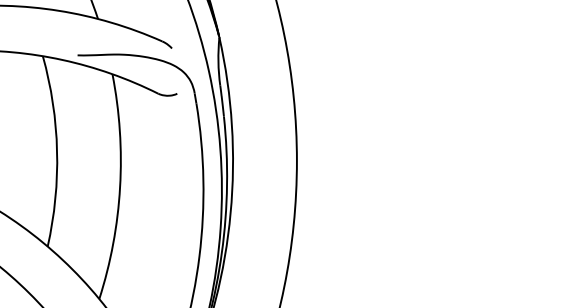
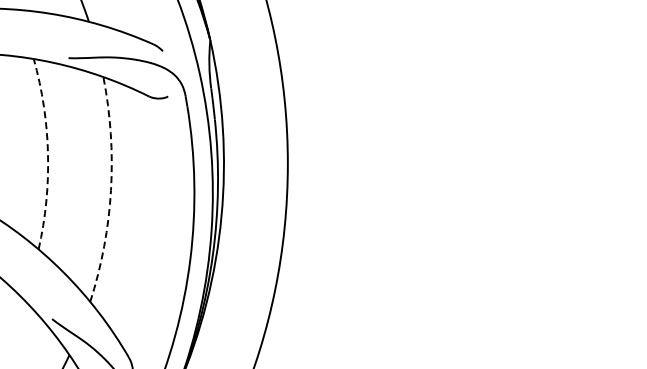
arc: (57, 150) -> (48, 153), solid -> dashed
arc: (120, 187) -> (111, 190), solid -> dashed

